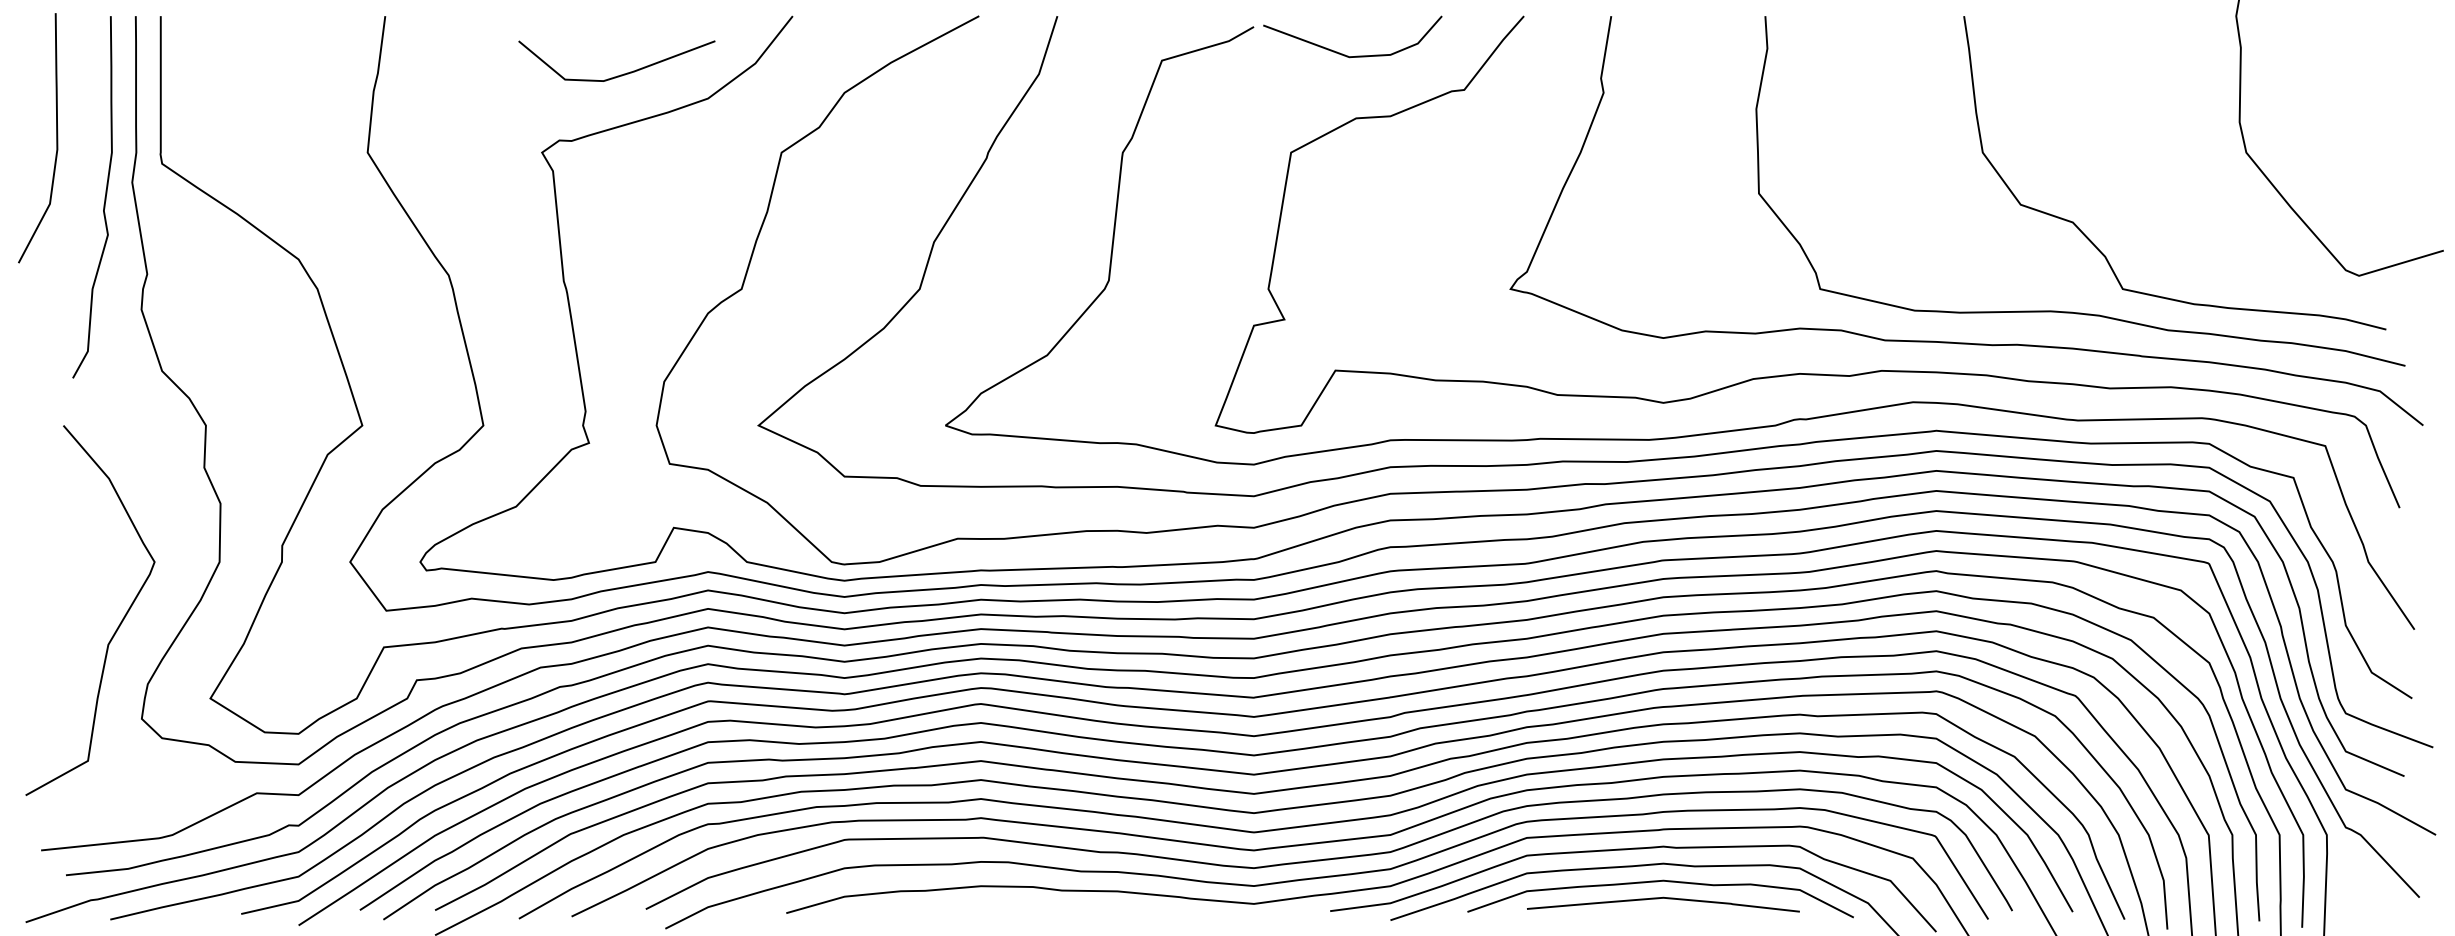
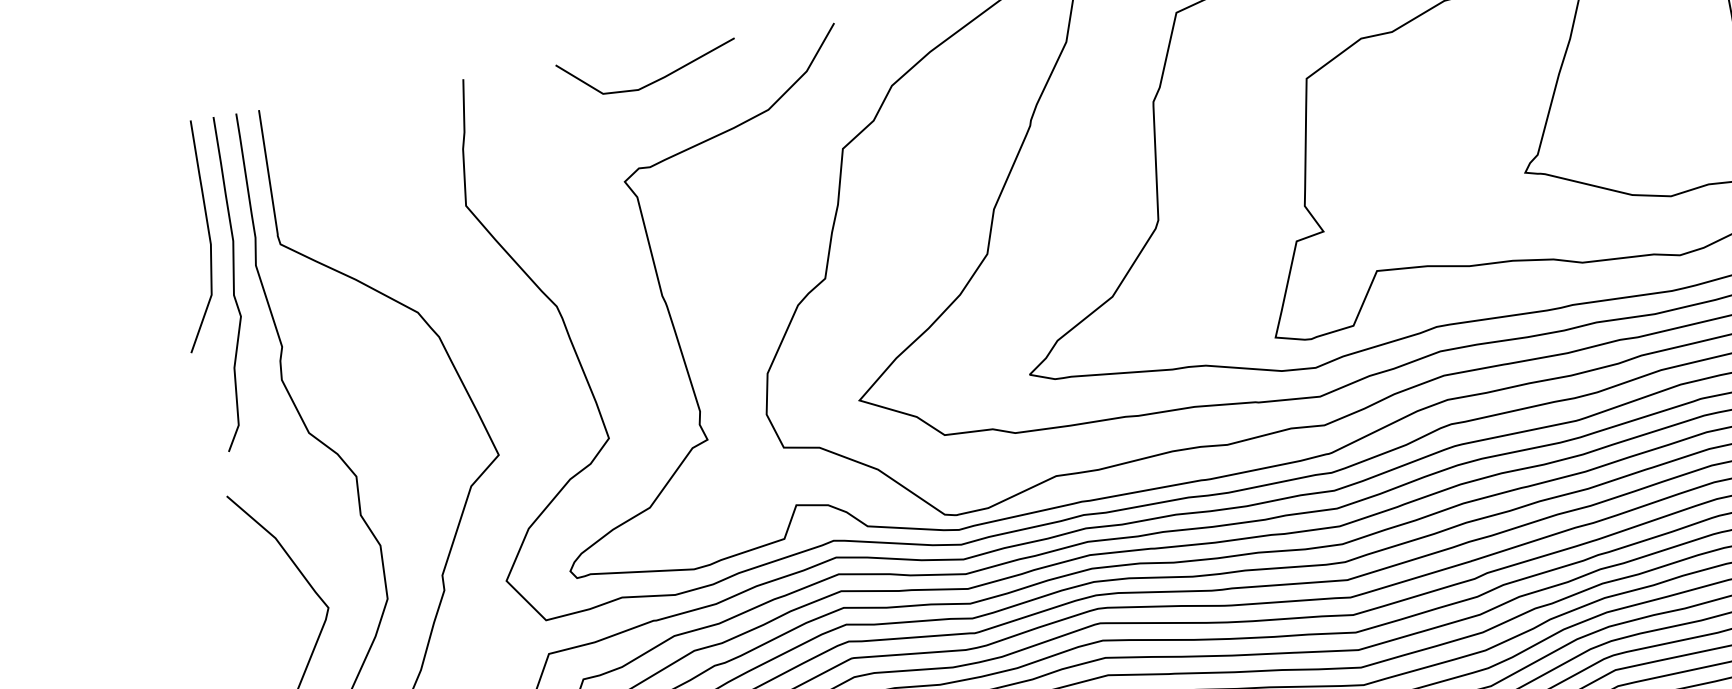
line: (620, 74) -> (652, 81), moved
curve: (56, 138) -> (208, 234), moved

